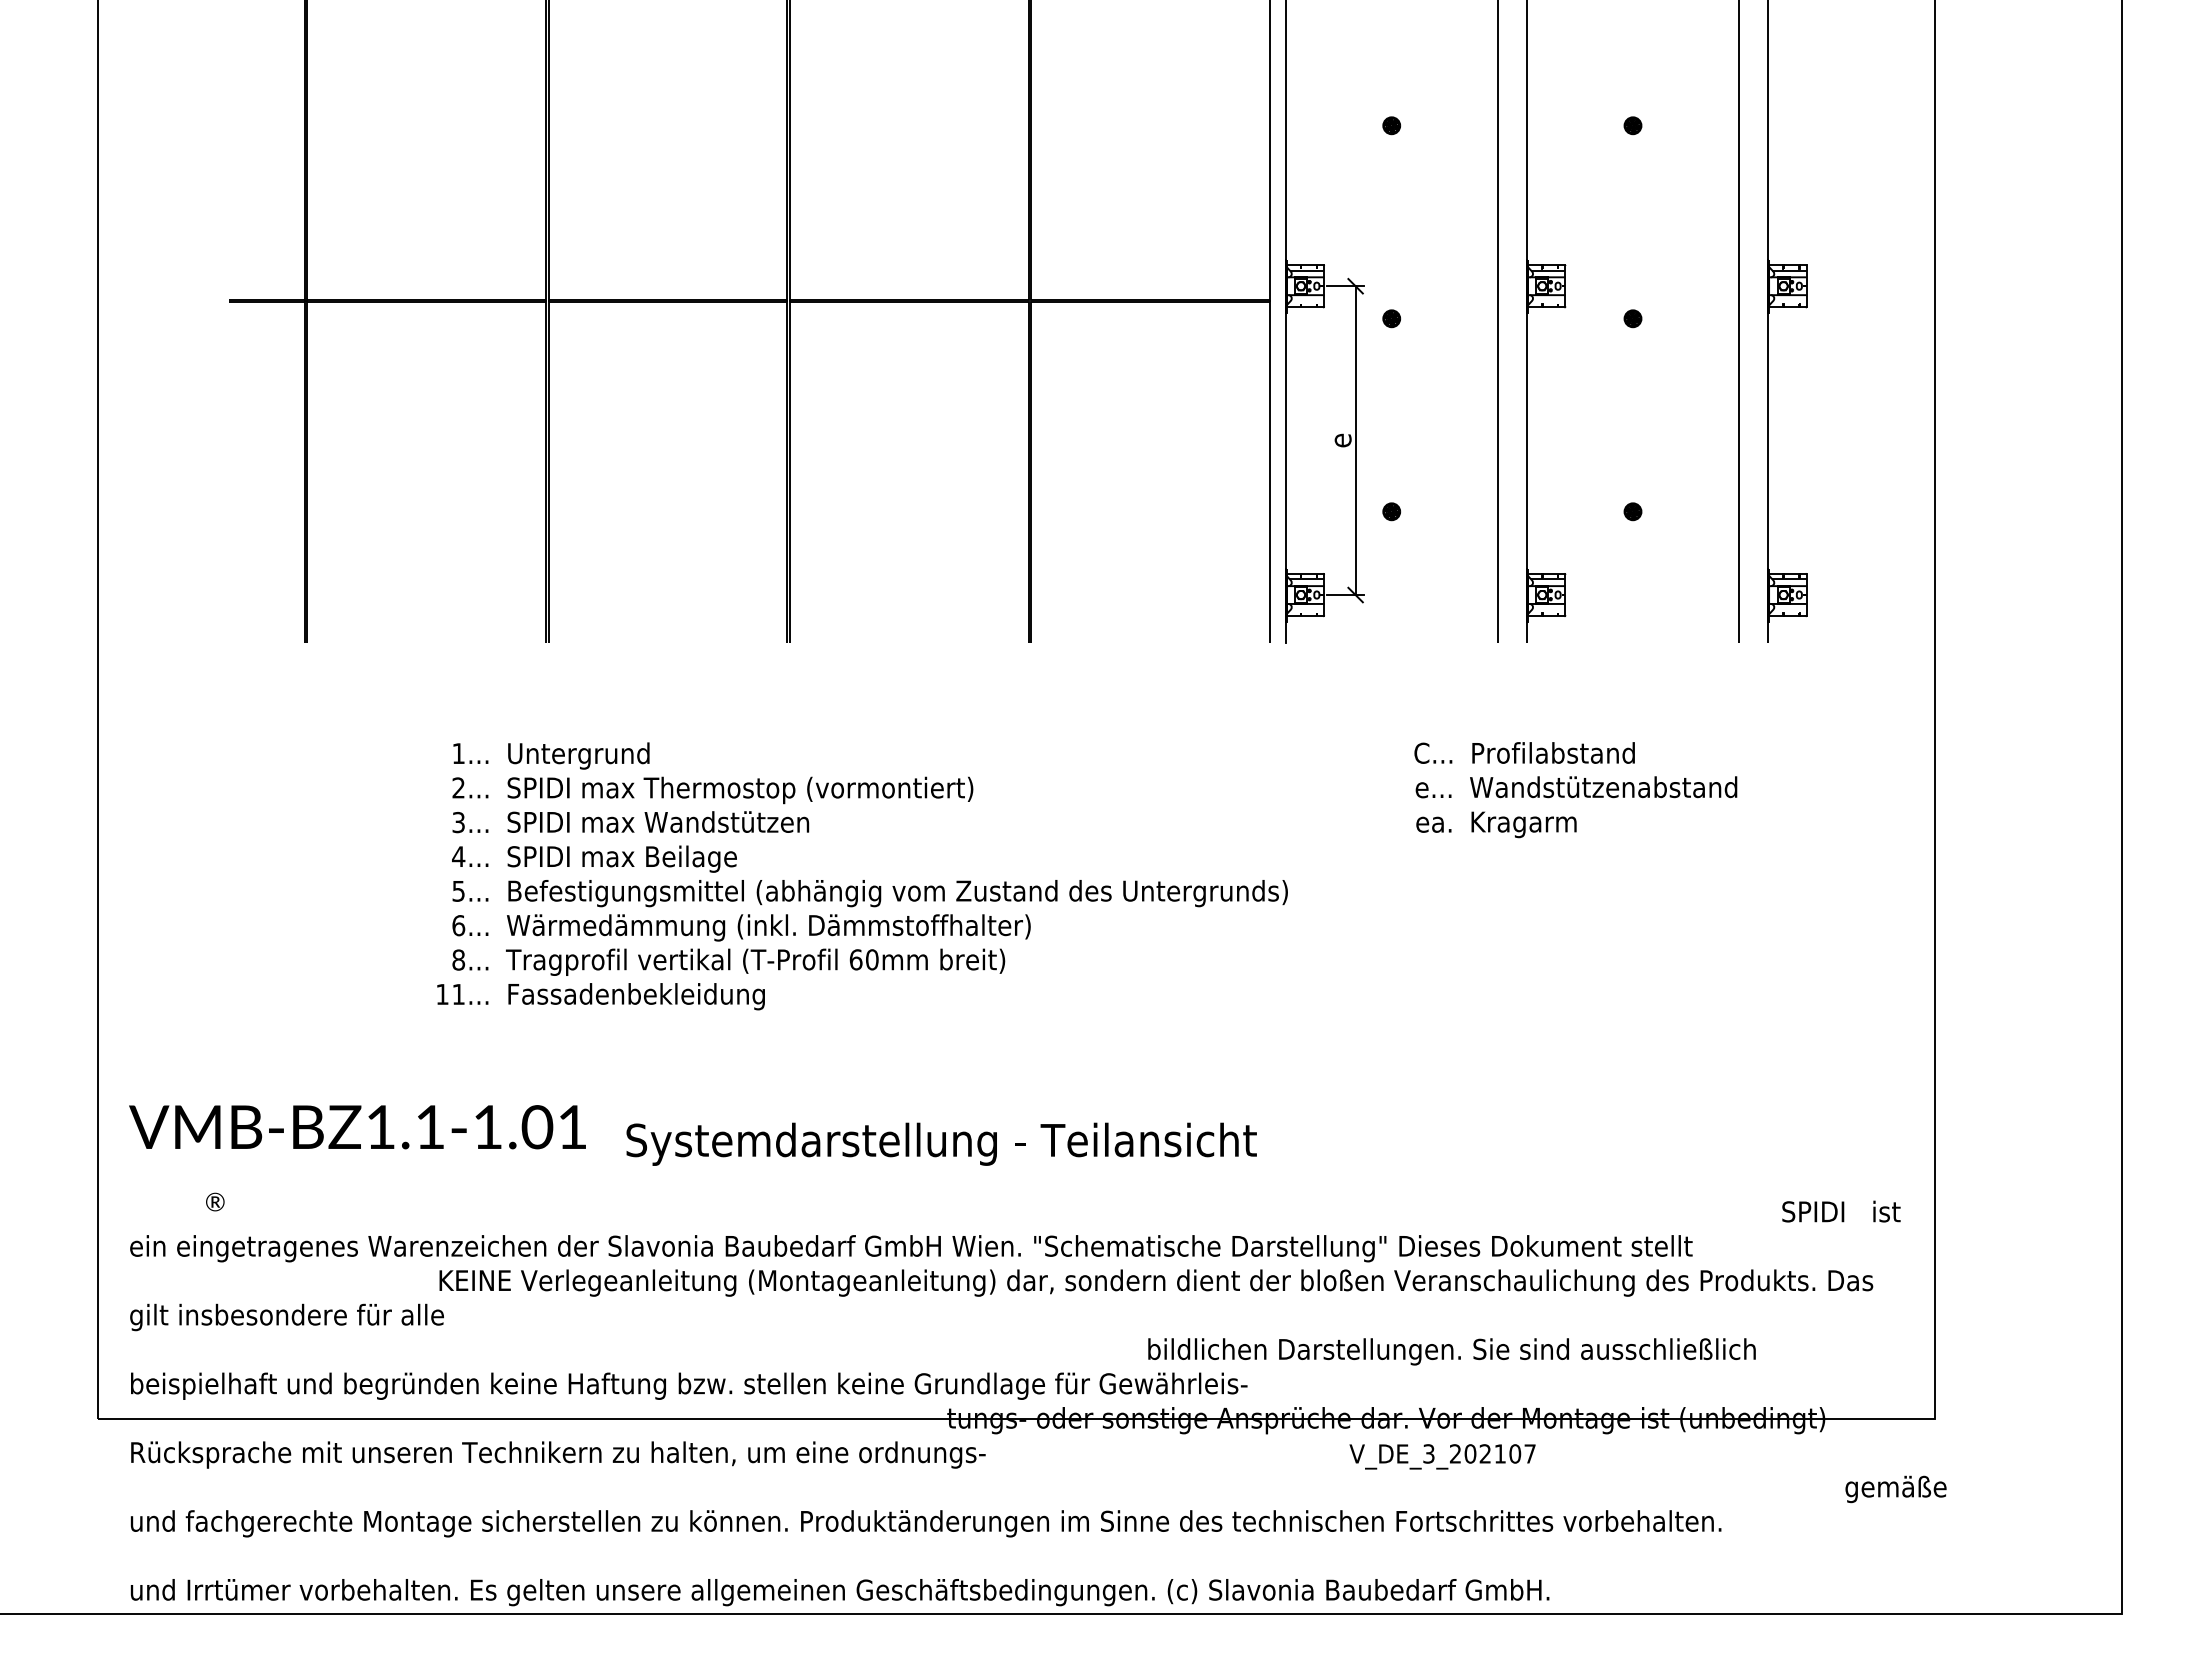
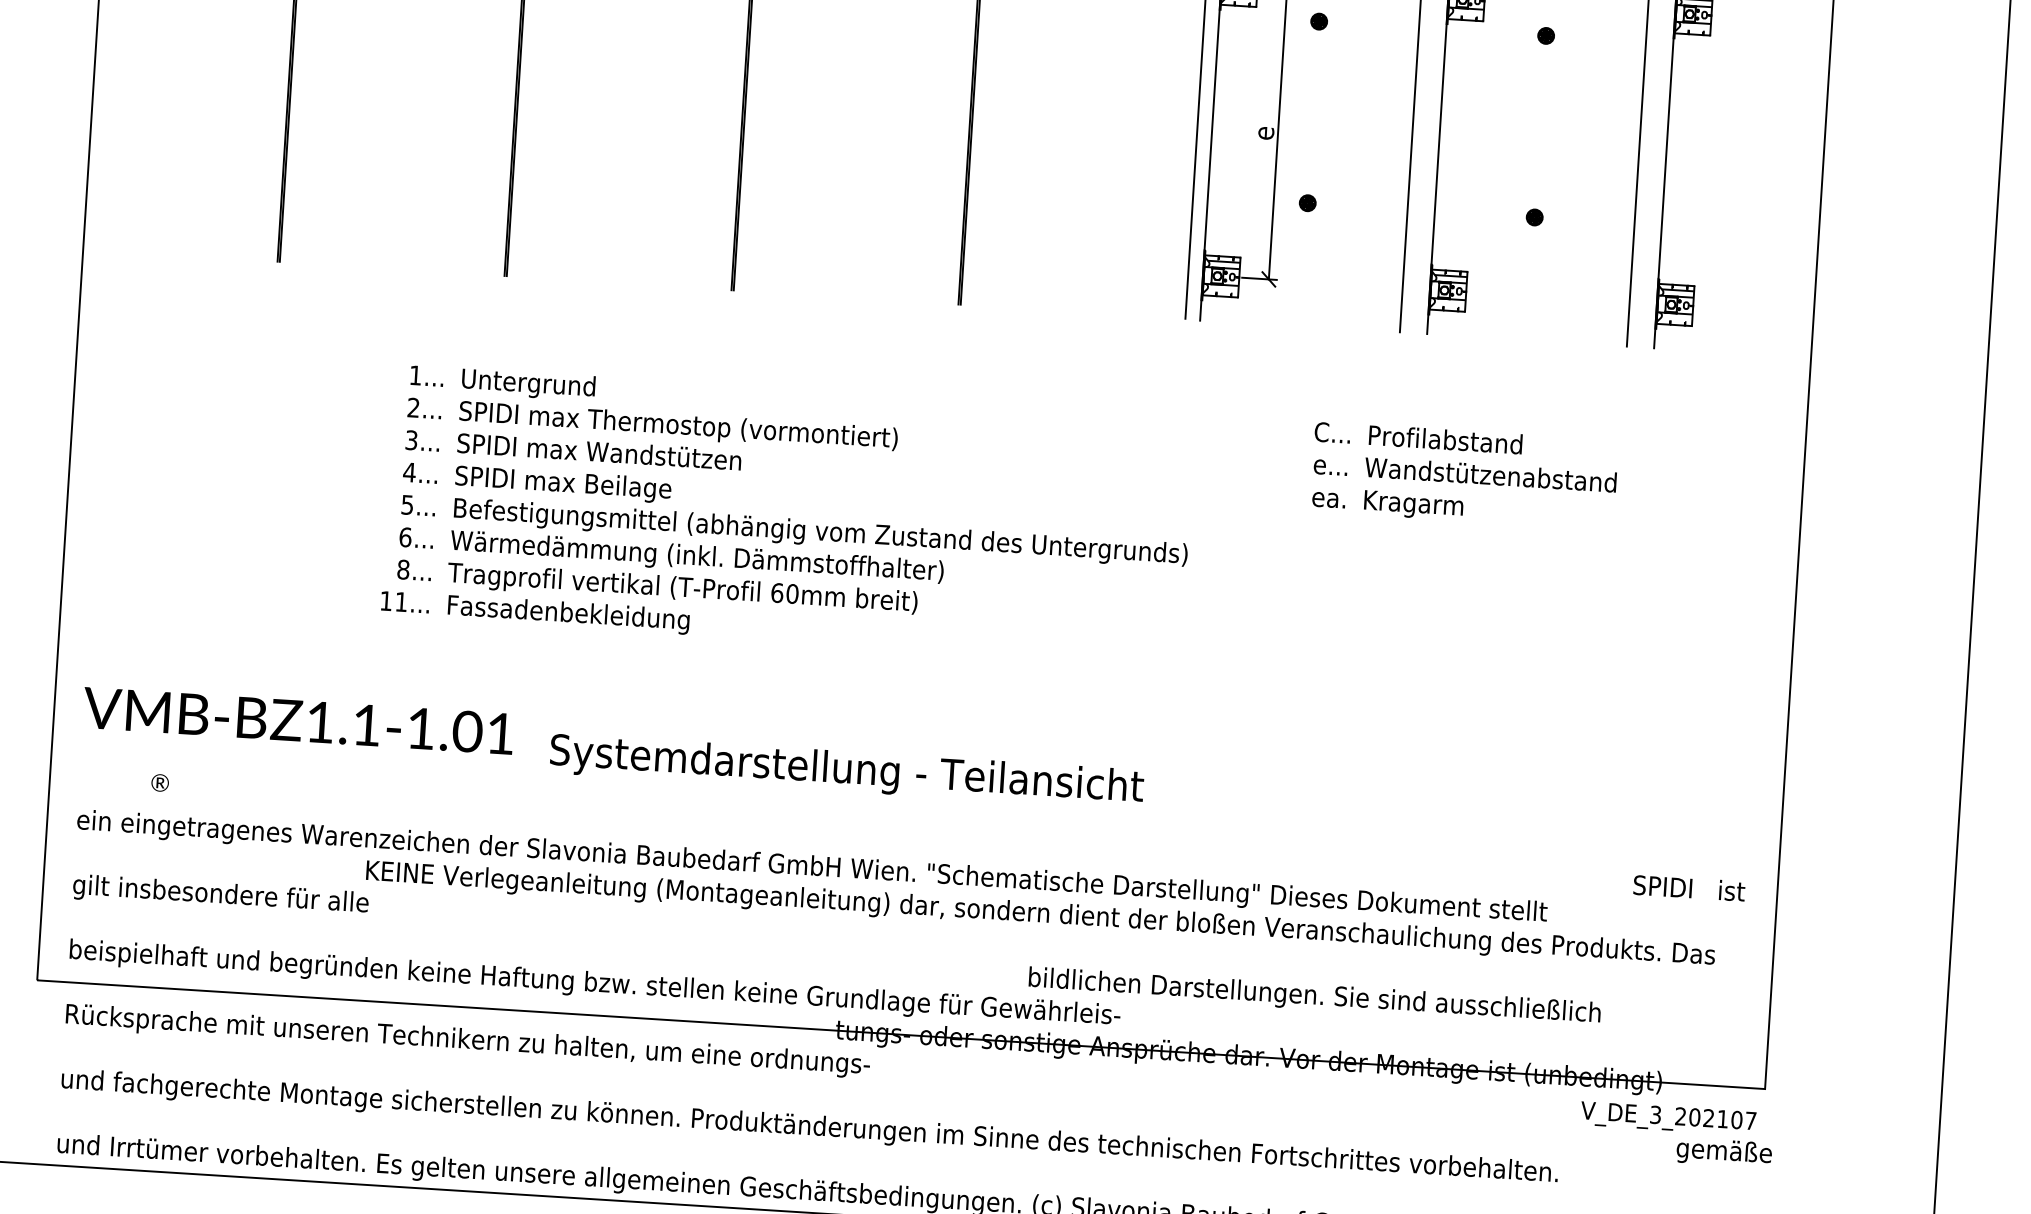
text: (1442, 1456) -> (1668, 1118), moved

